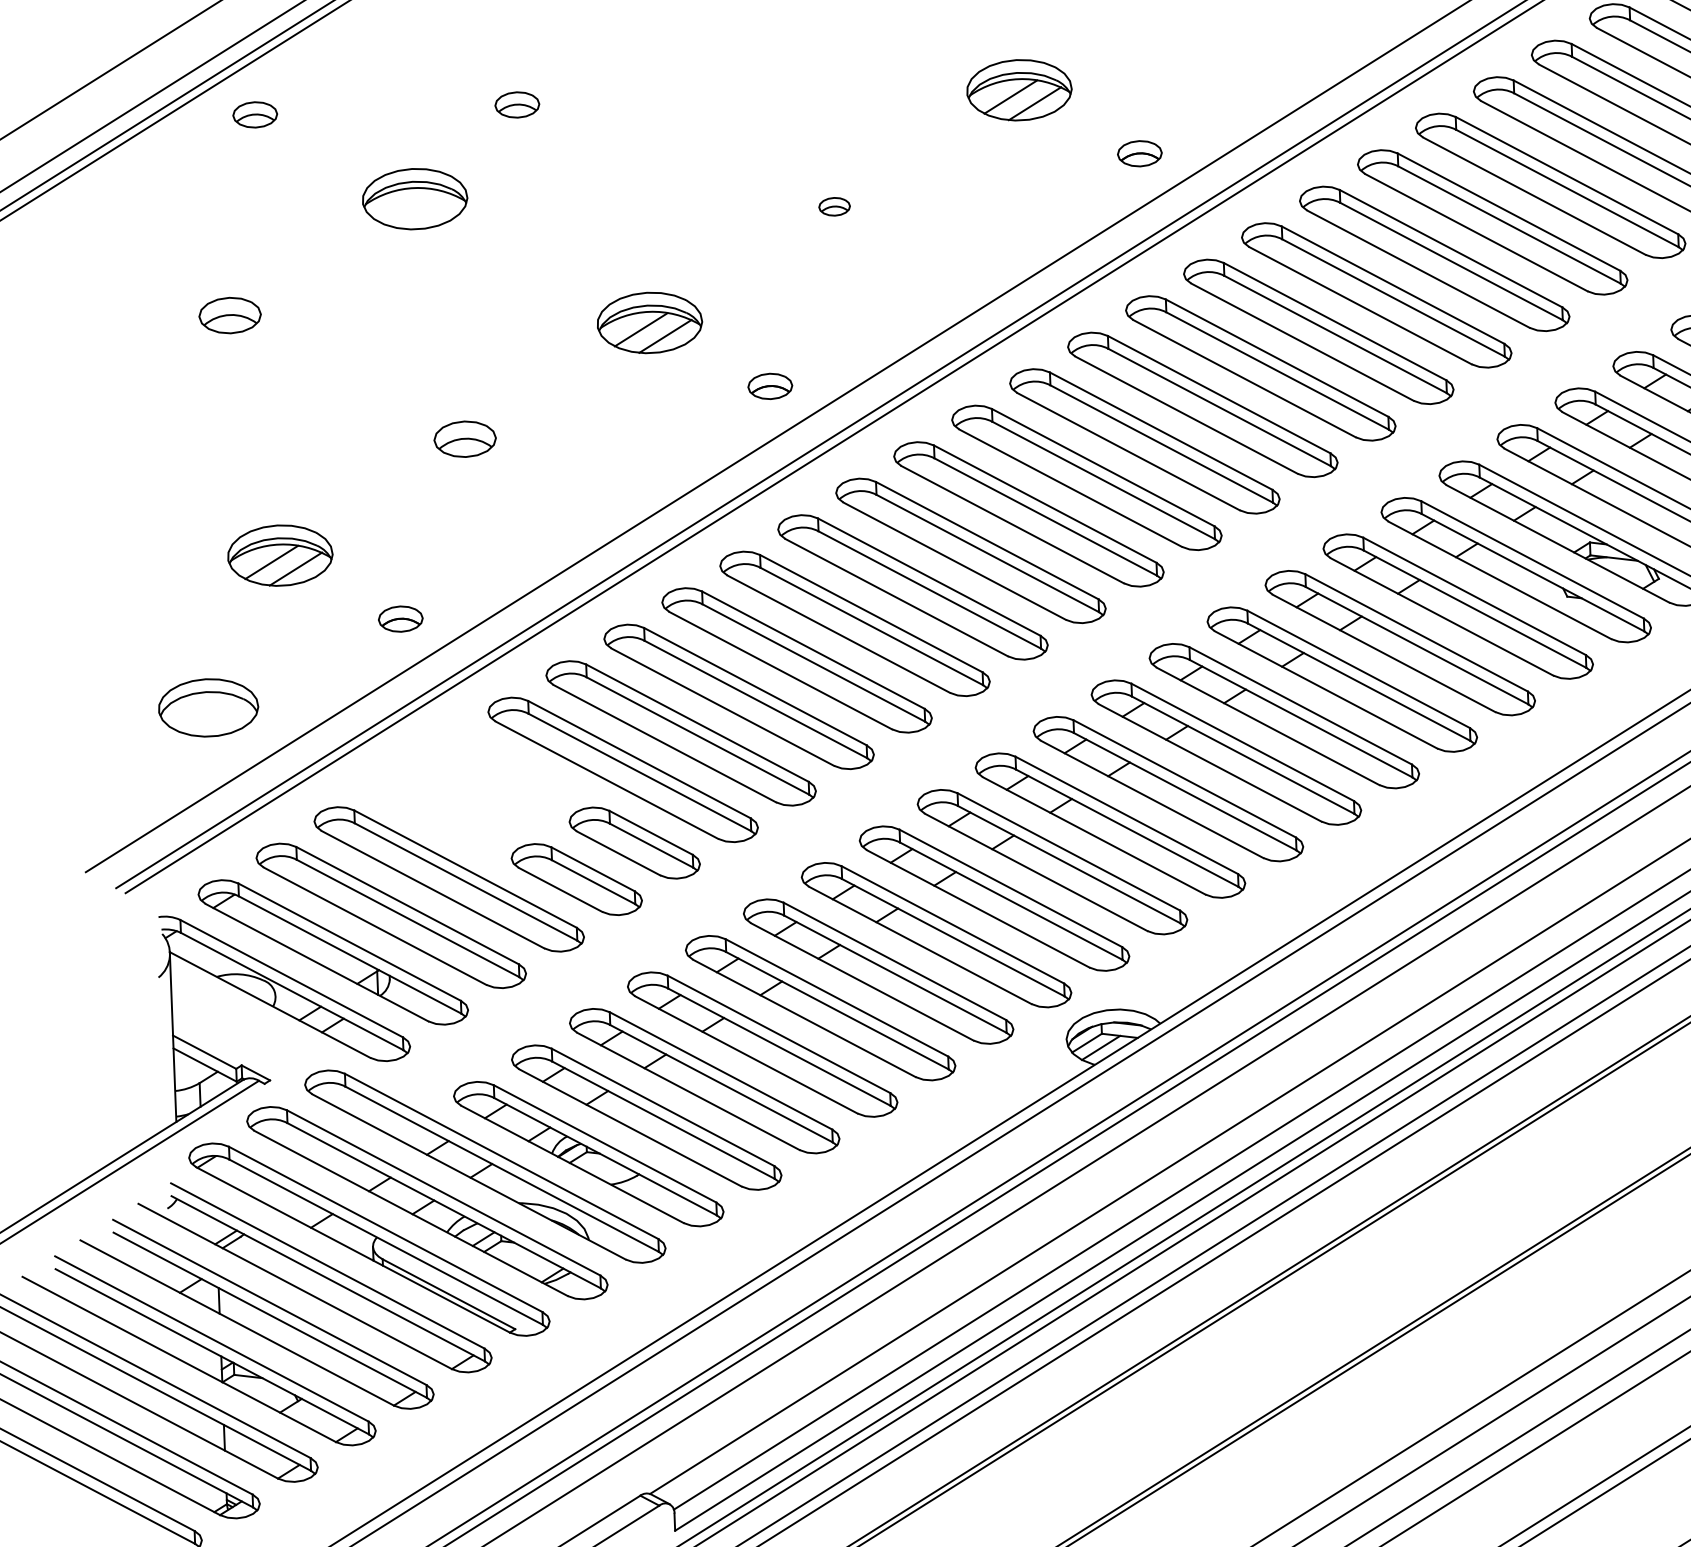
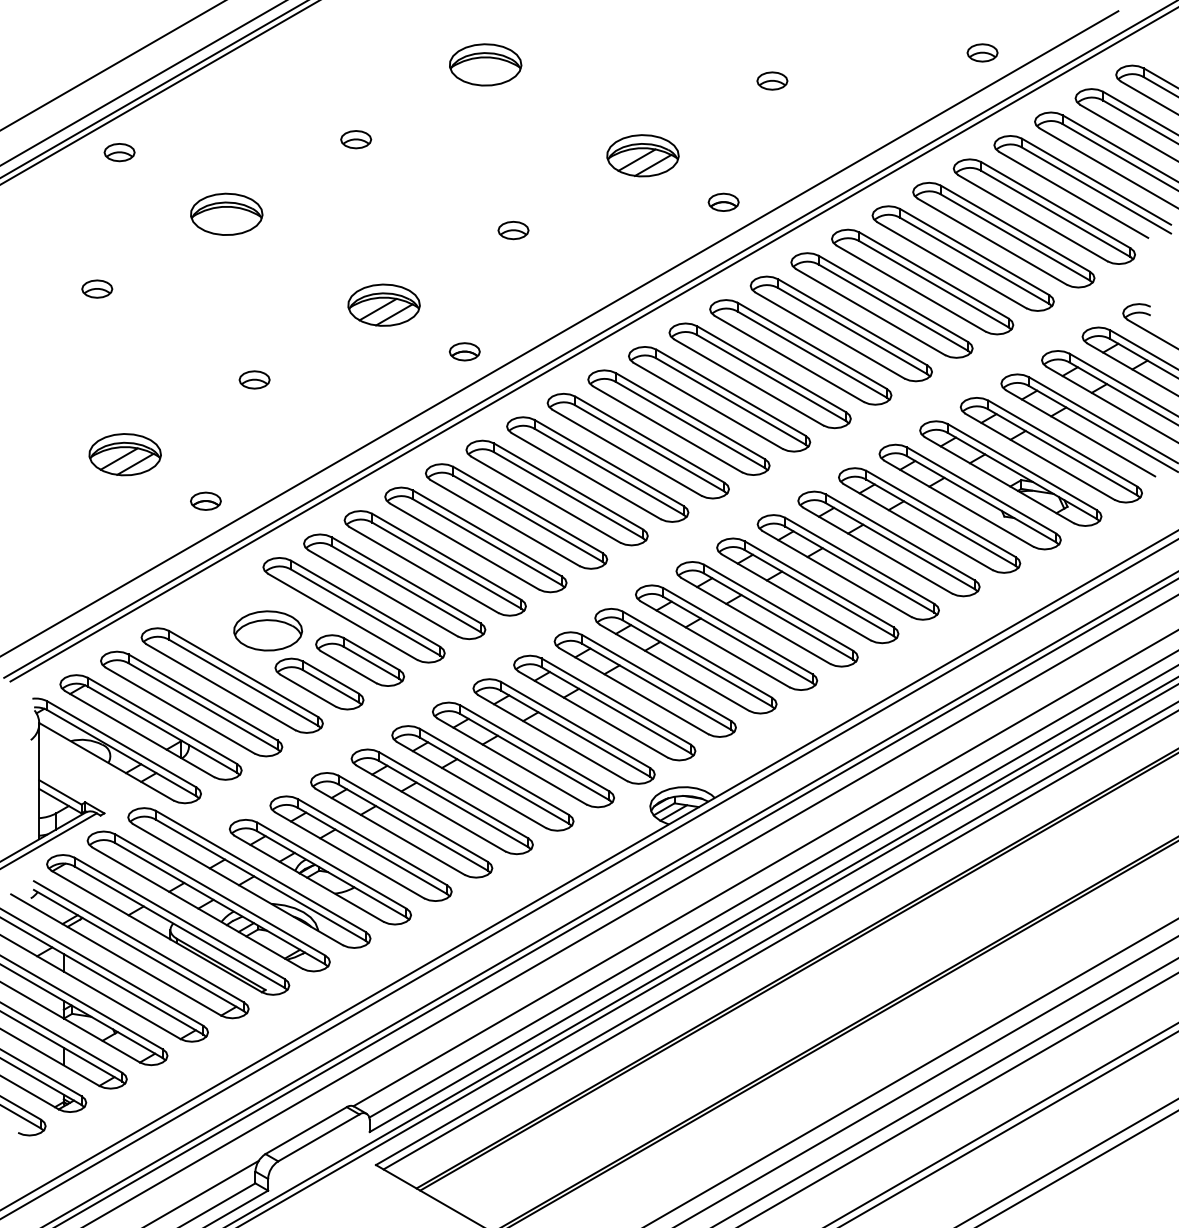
part: (517, 104) -> (356, 139), moved
part: (834, 206) -> (513, 230), size x1.43
part: (230, 314) -> (97, 288), size x0.71
part: (464, 438) -> (254, 379), size x0.71
part: (209, 707) -> (268, 630), moved

